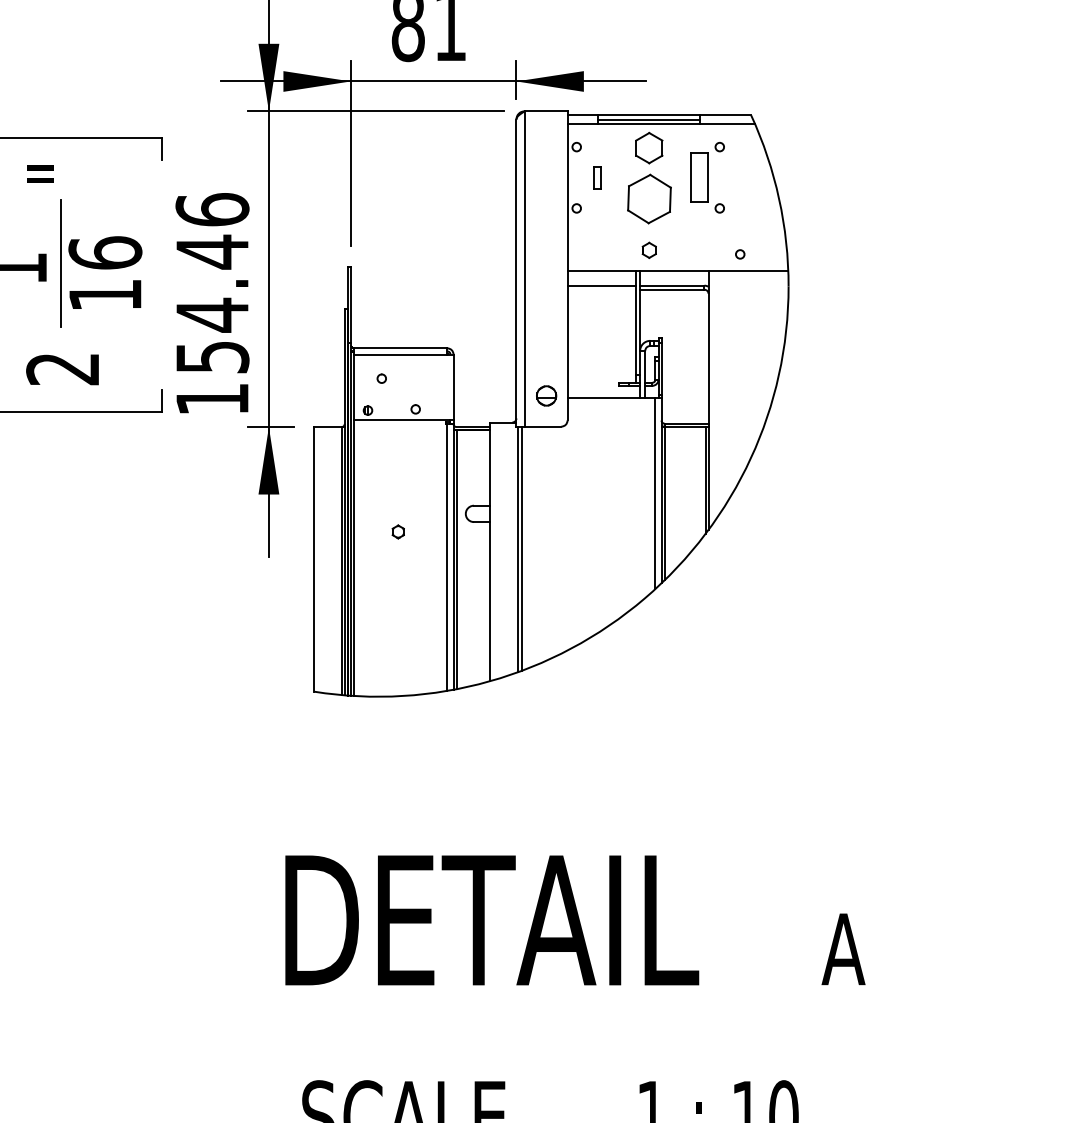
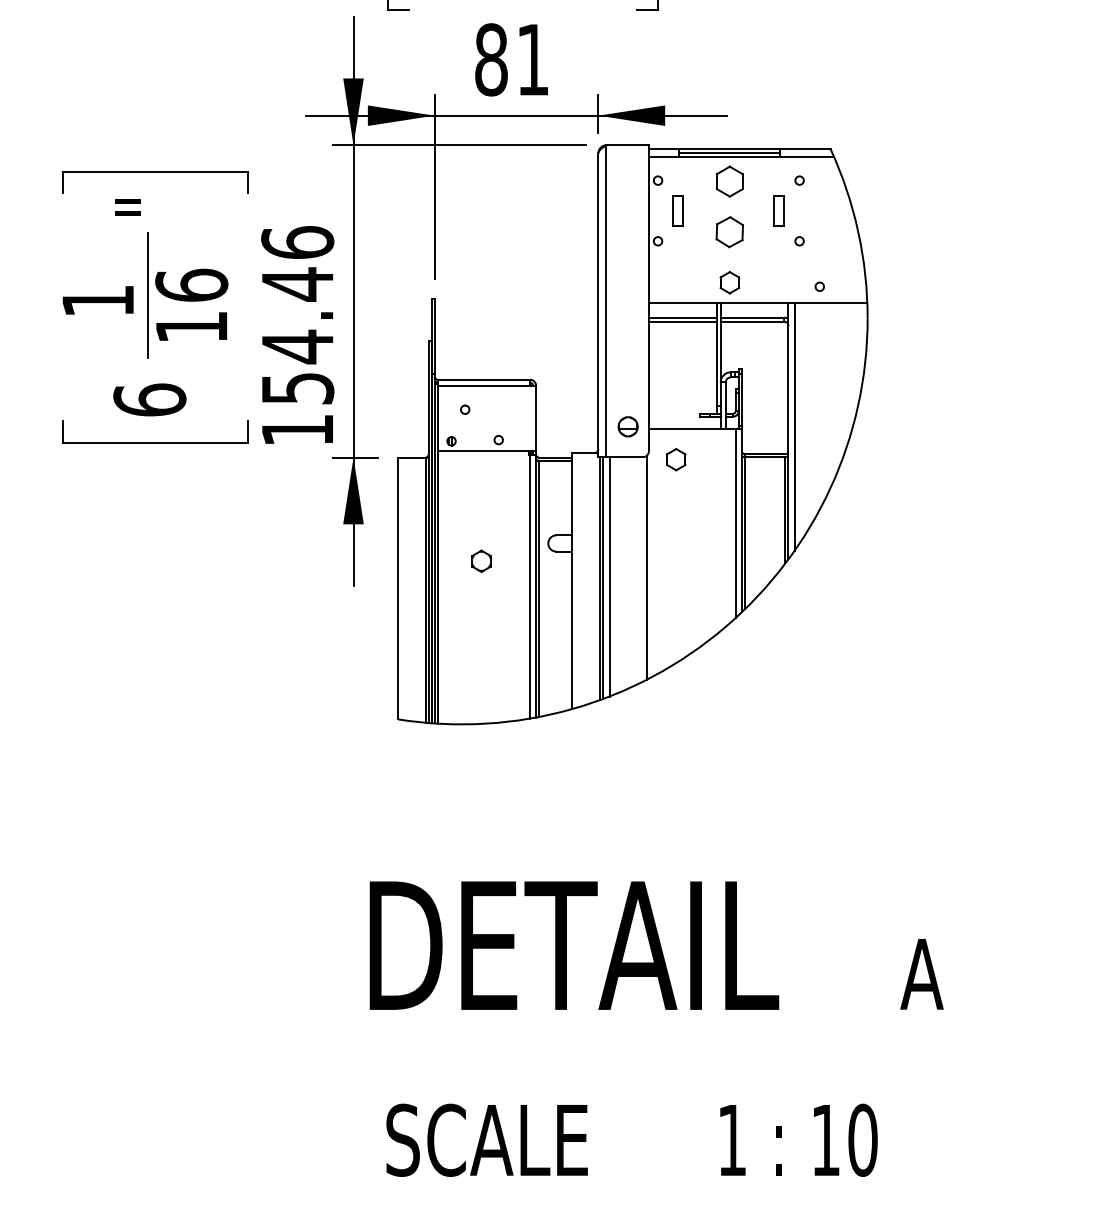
part: (596, 177) -> (677, 210), size x1.43
part: (698, 177) -> (778, 210), size x0.62
part: (648, 199) -> (729, 232), size x0.62
part: (648, 250) -> (729, 282), size x1.43
line: (601, 289) -> (682, 321), added
text: (62, 368) -> (149, 399), 2 -> 6
line: (714, 395) -> (794, 426), added
part: (595, 428) -> (676, 459), added
part: (398, 532) -> (481, 561), size x1.67
line: (565, 538) -> (646, 567), added
line: (527, 547) -> (609, 576), added

